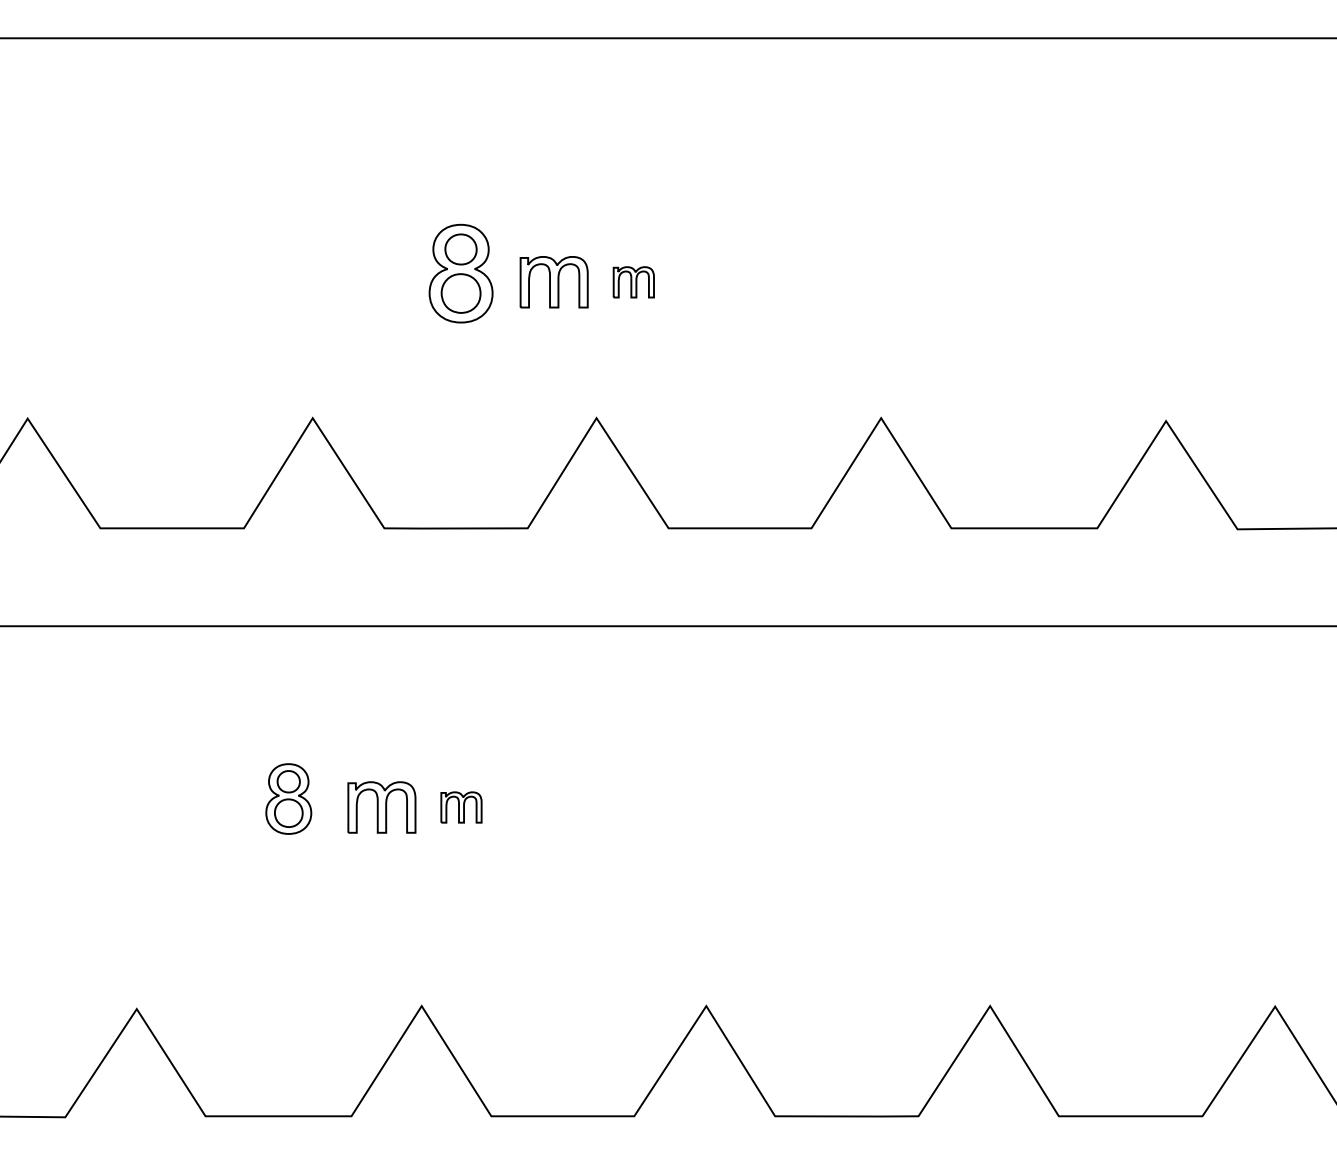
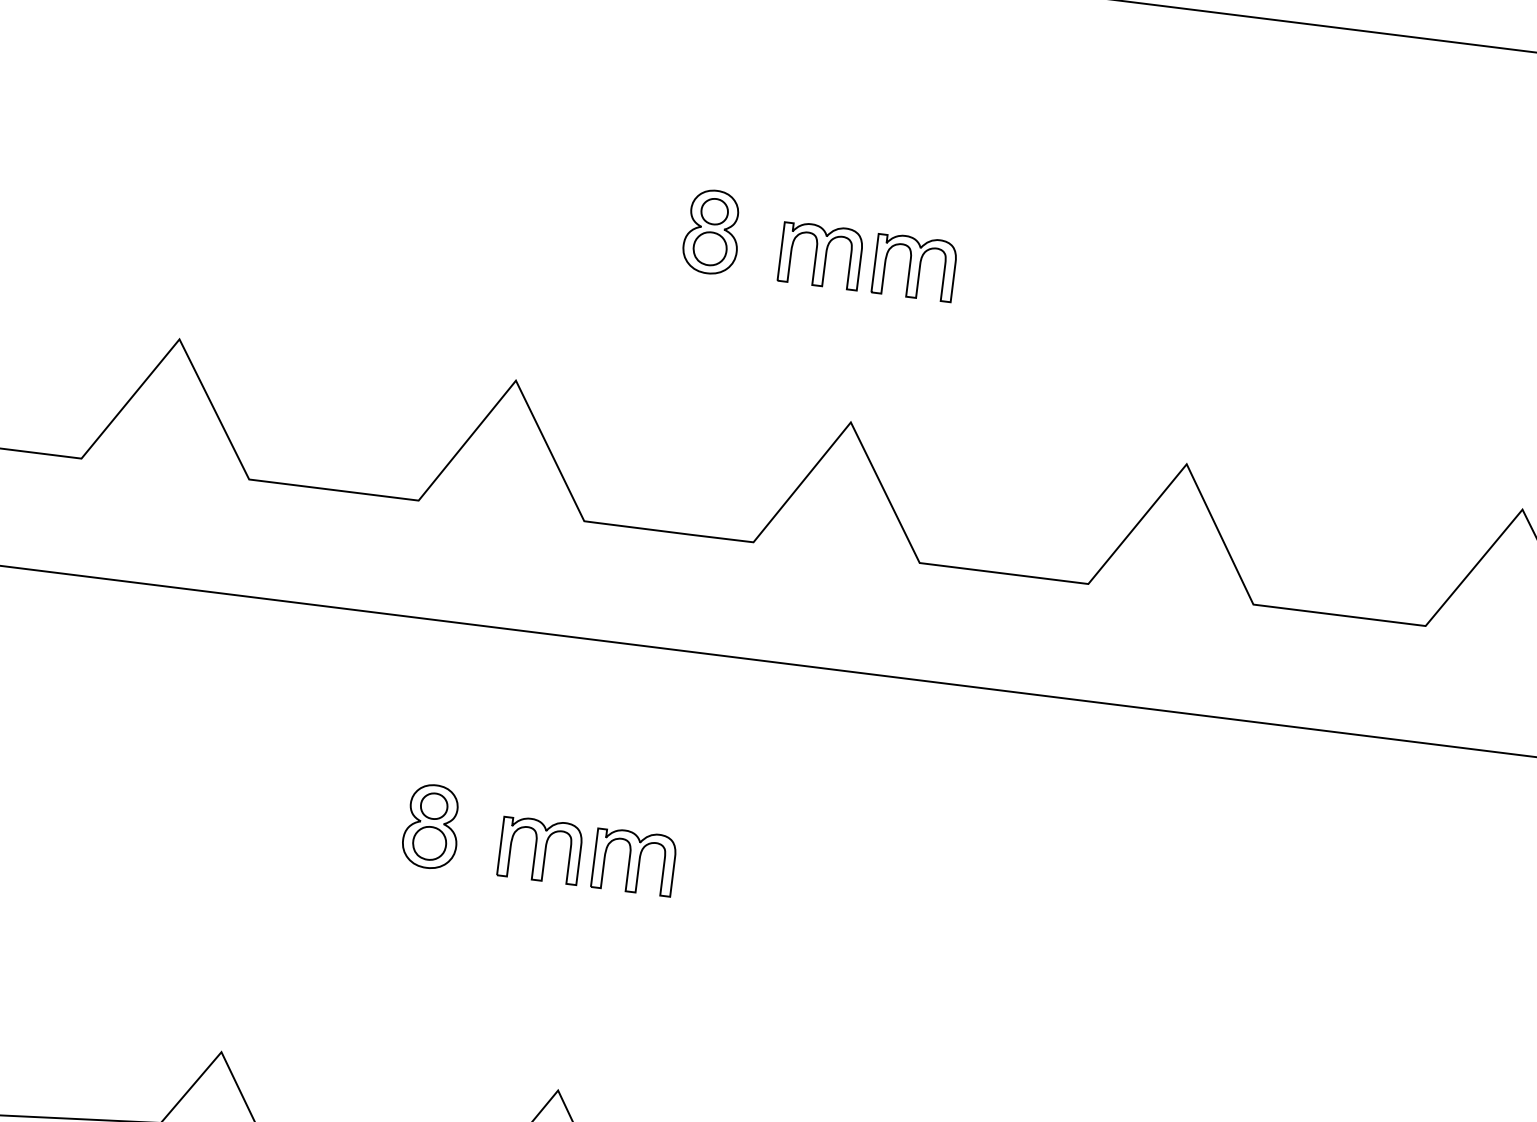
part: (460, 273) -> (711, 231), size x0.71
part: (633, 282) -> (914, 267), size x1.67
part: (461, 807) -> (634, 862), size x1.67

